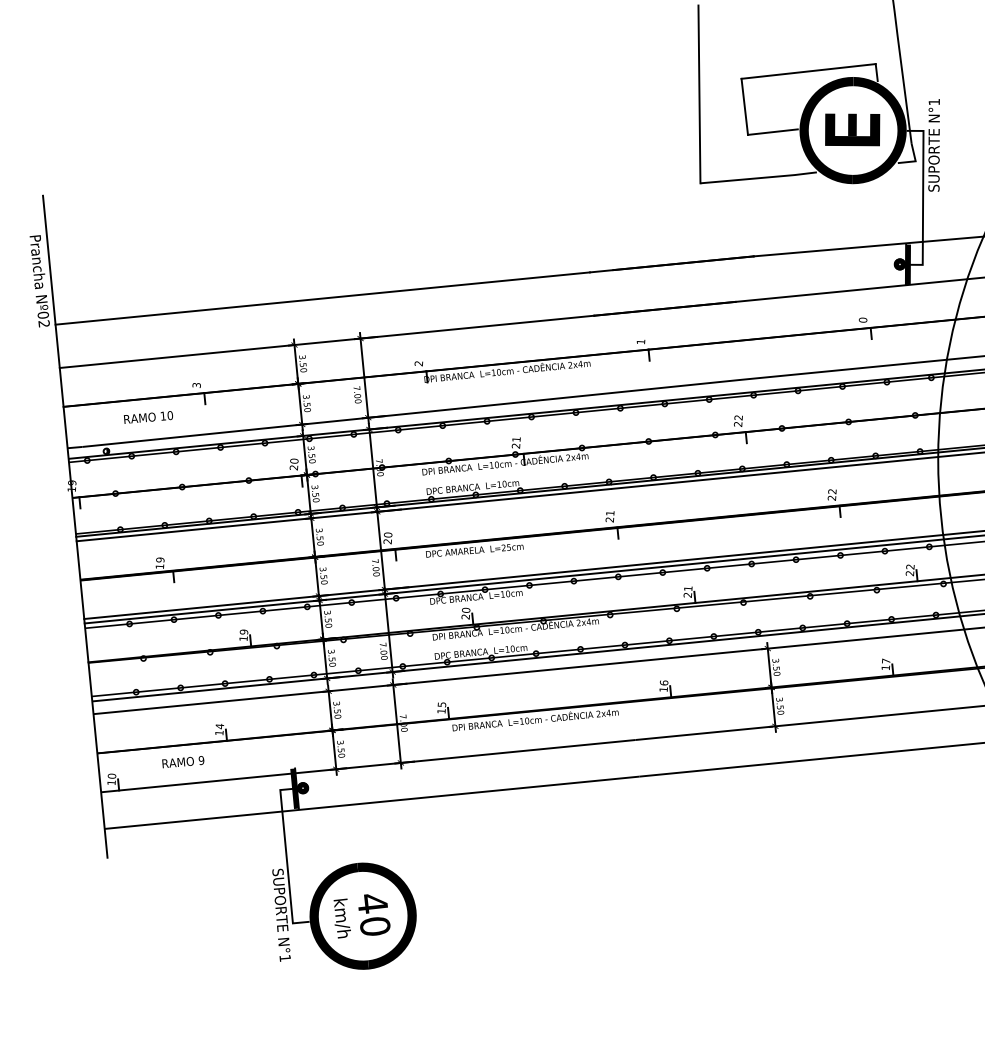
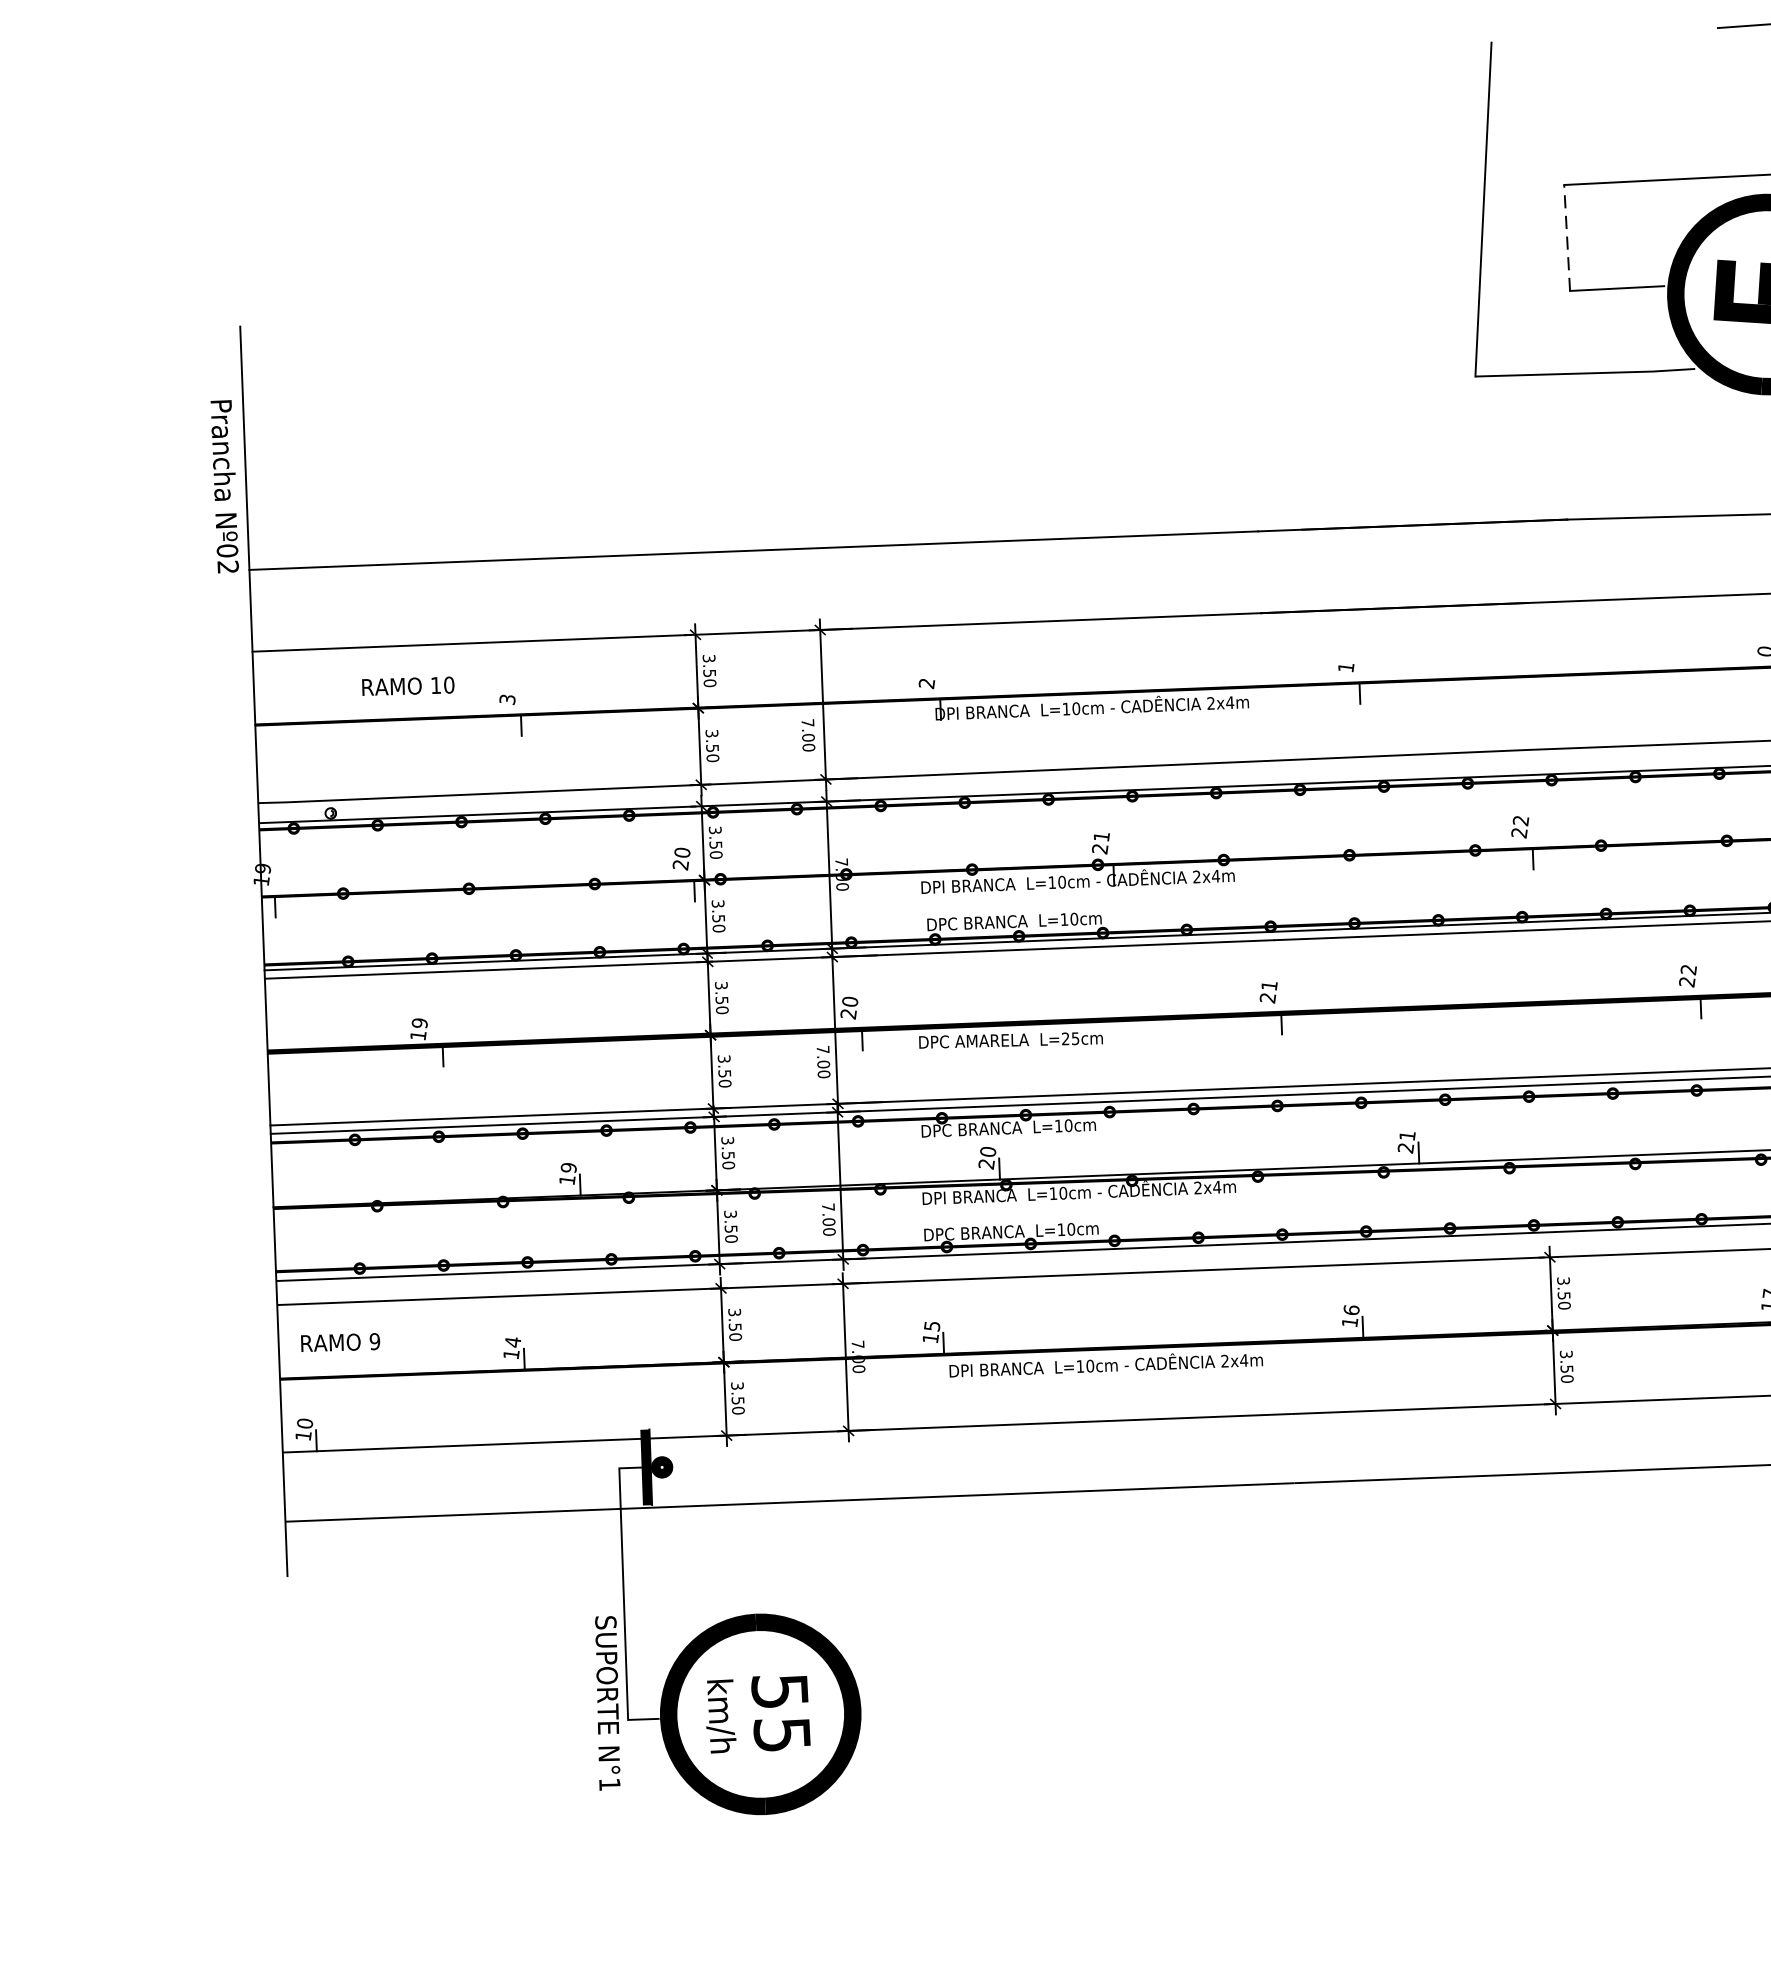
line: (744, 106) -> (1566, 237), solid -> dashed
text: (148, 417) -> (408, 686), moved
text: (183, 762) -> (340, 1343), moved
text: (373, 914) -> (780, 1712), 40 -> 55

